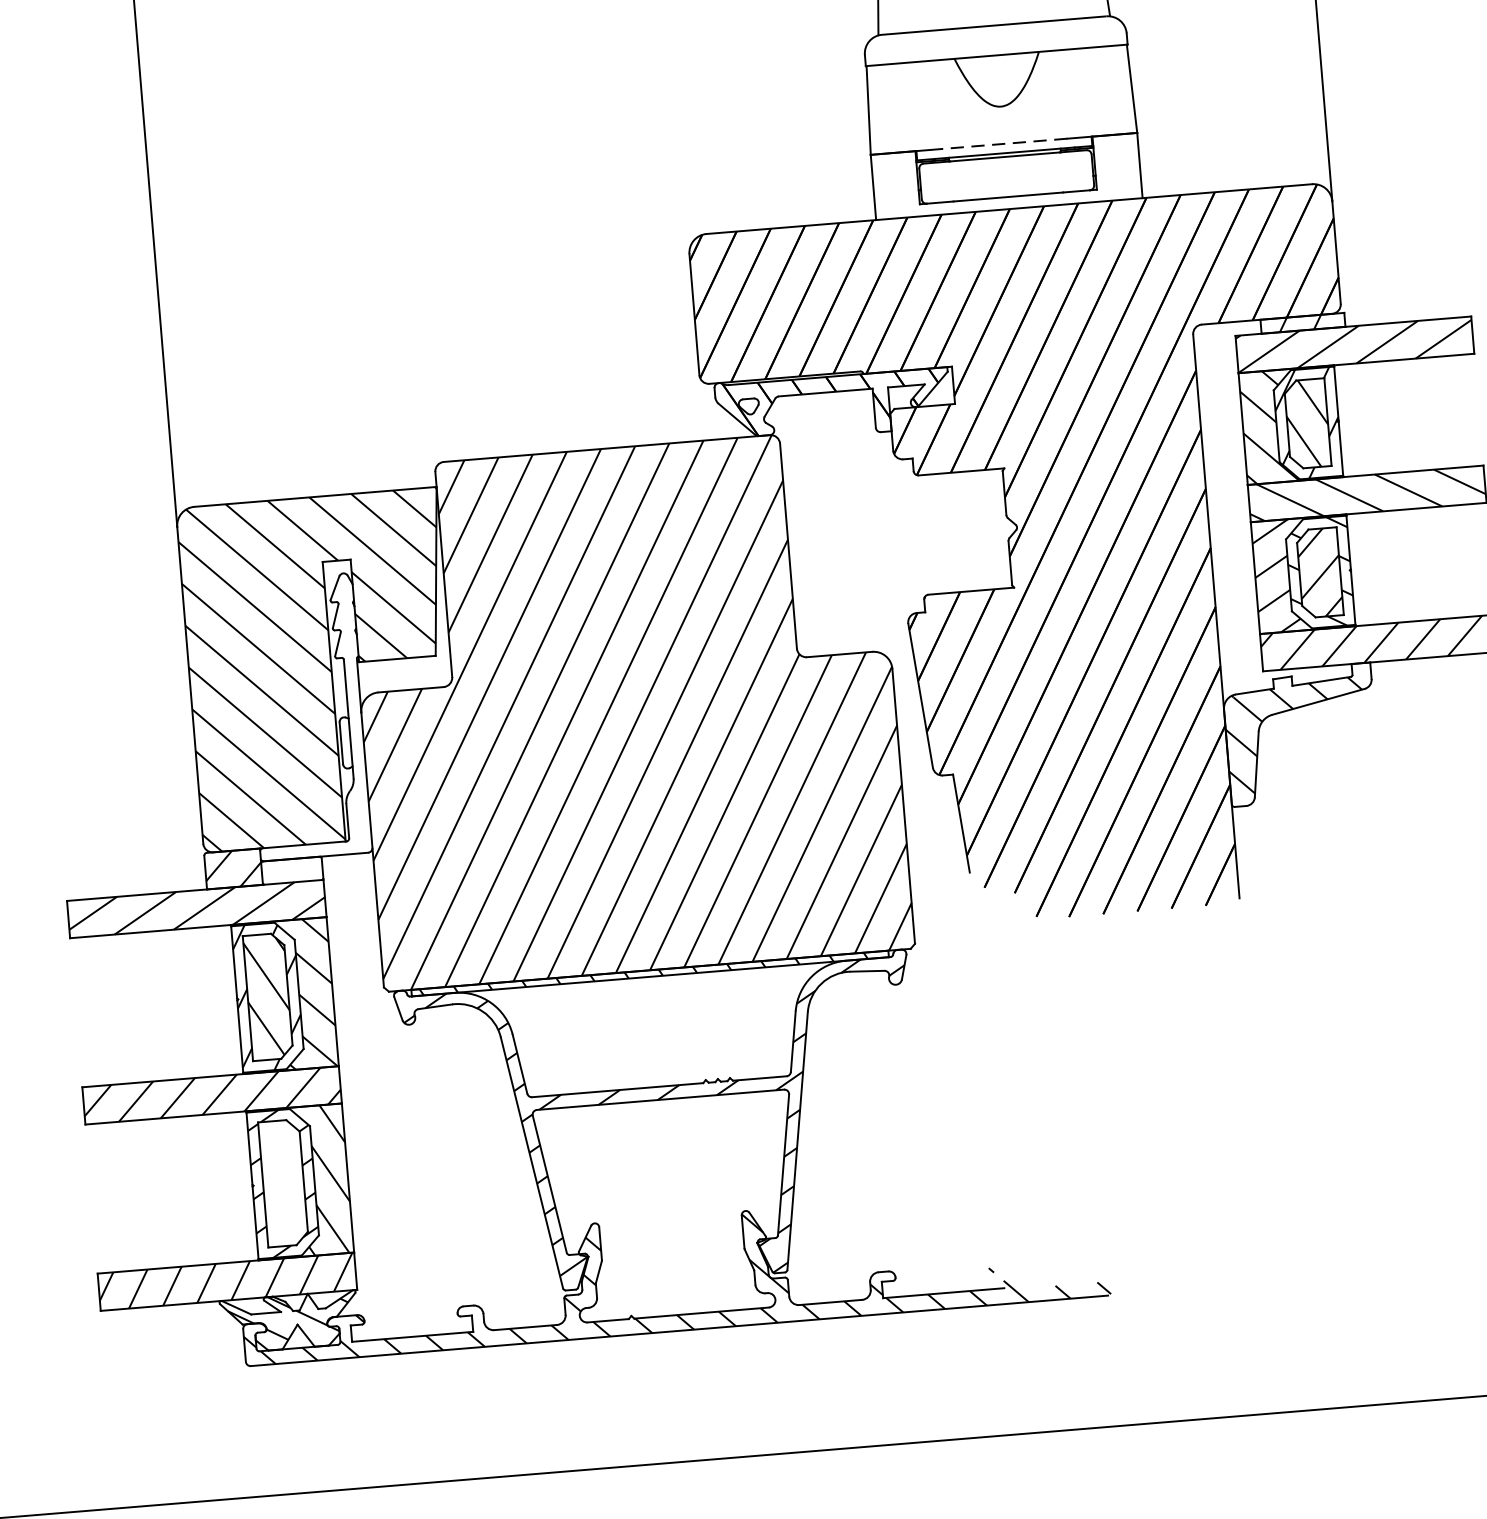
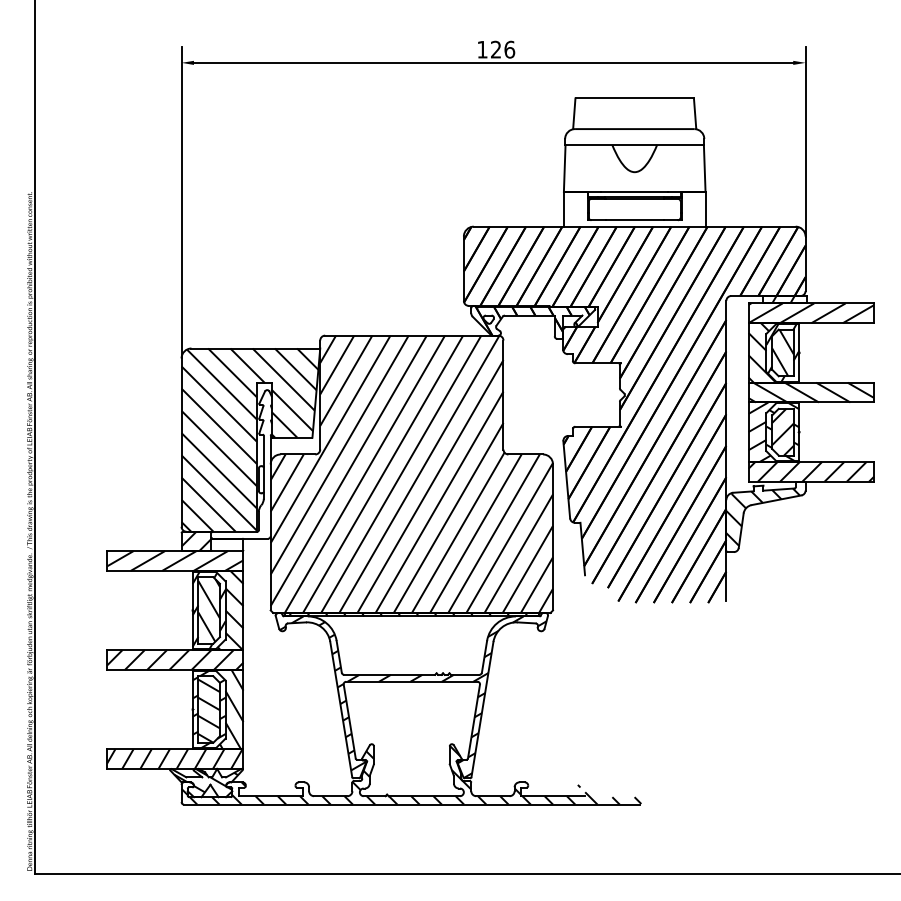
line: (1003, 144) -> (634, 192), dashed -> solid
hatch: (282, 1185) -> (208, 710), added

